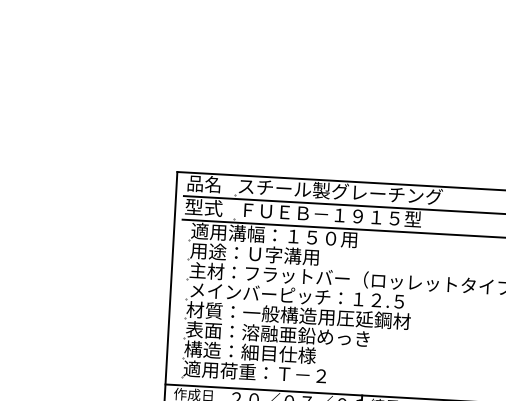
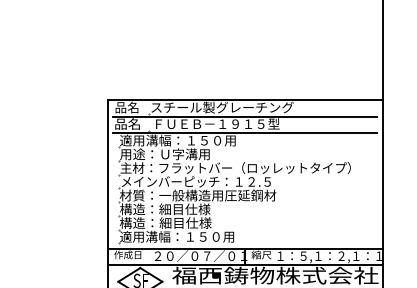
text: (203, 206) -> (127, 123), 型式 -> 品名
text: (278, 334) -> (184, 209), 表面：溶融亜鉛めっき -> 構造：細目仕様
text: (283, 373) -> (189, 236), 適用荷重：Ｔ－２ -> 適用溝幅：１５０用

